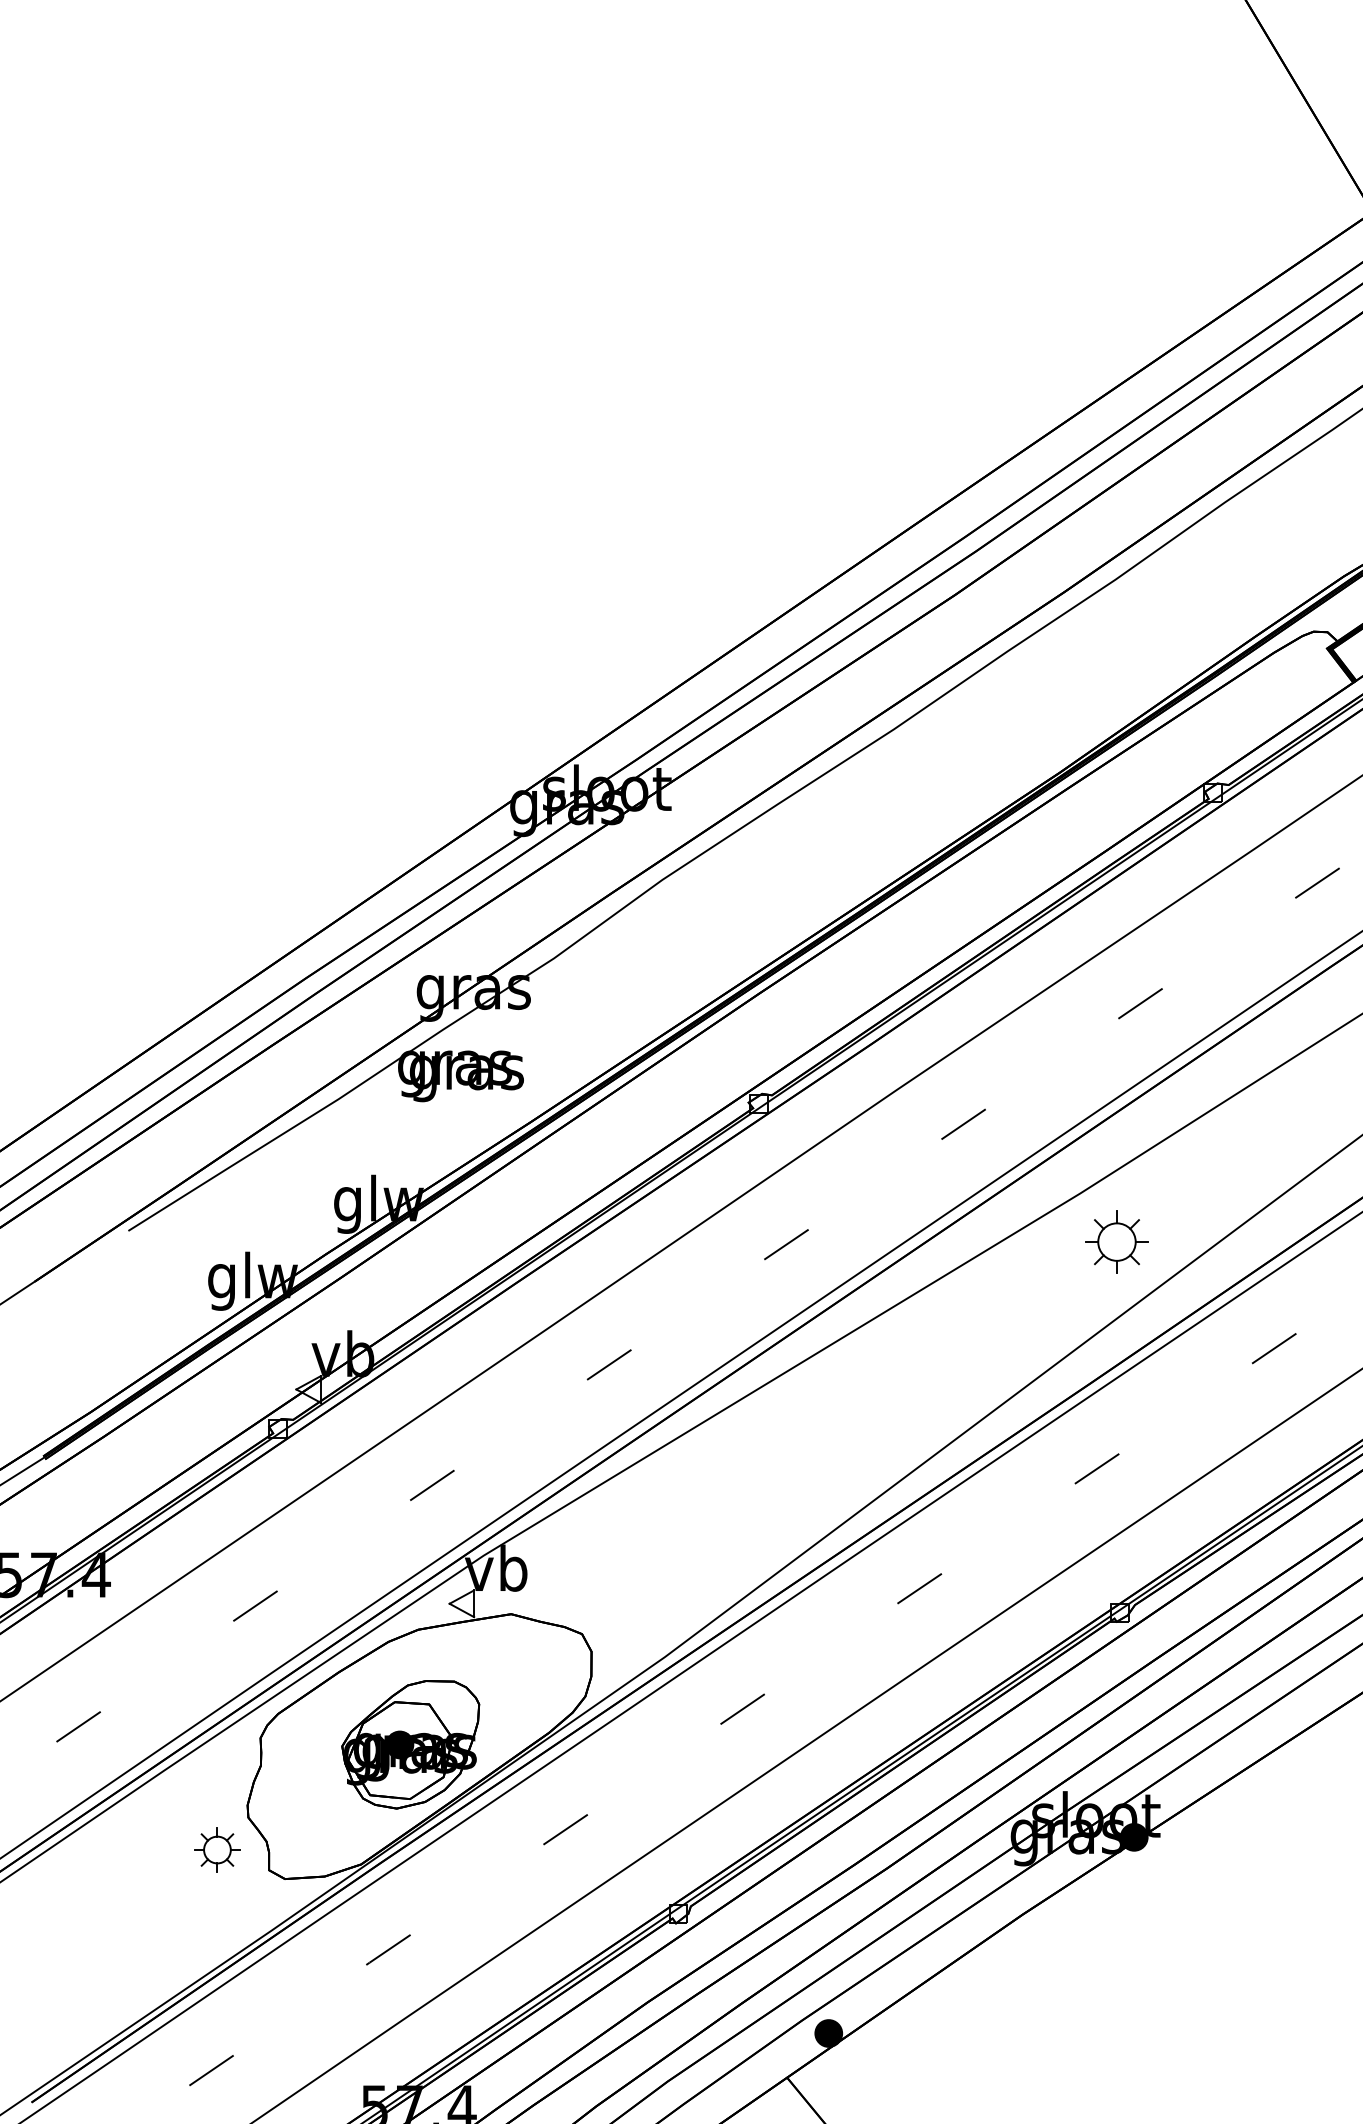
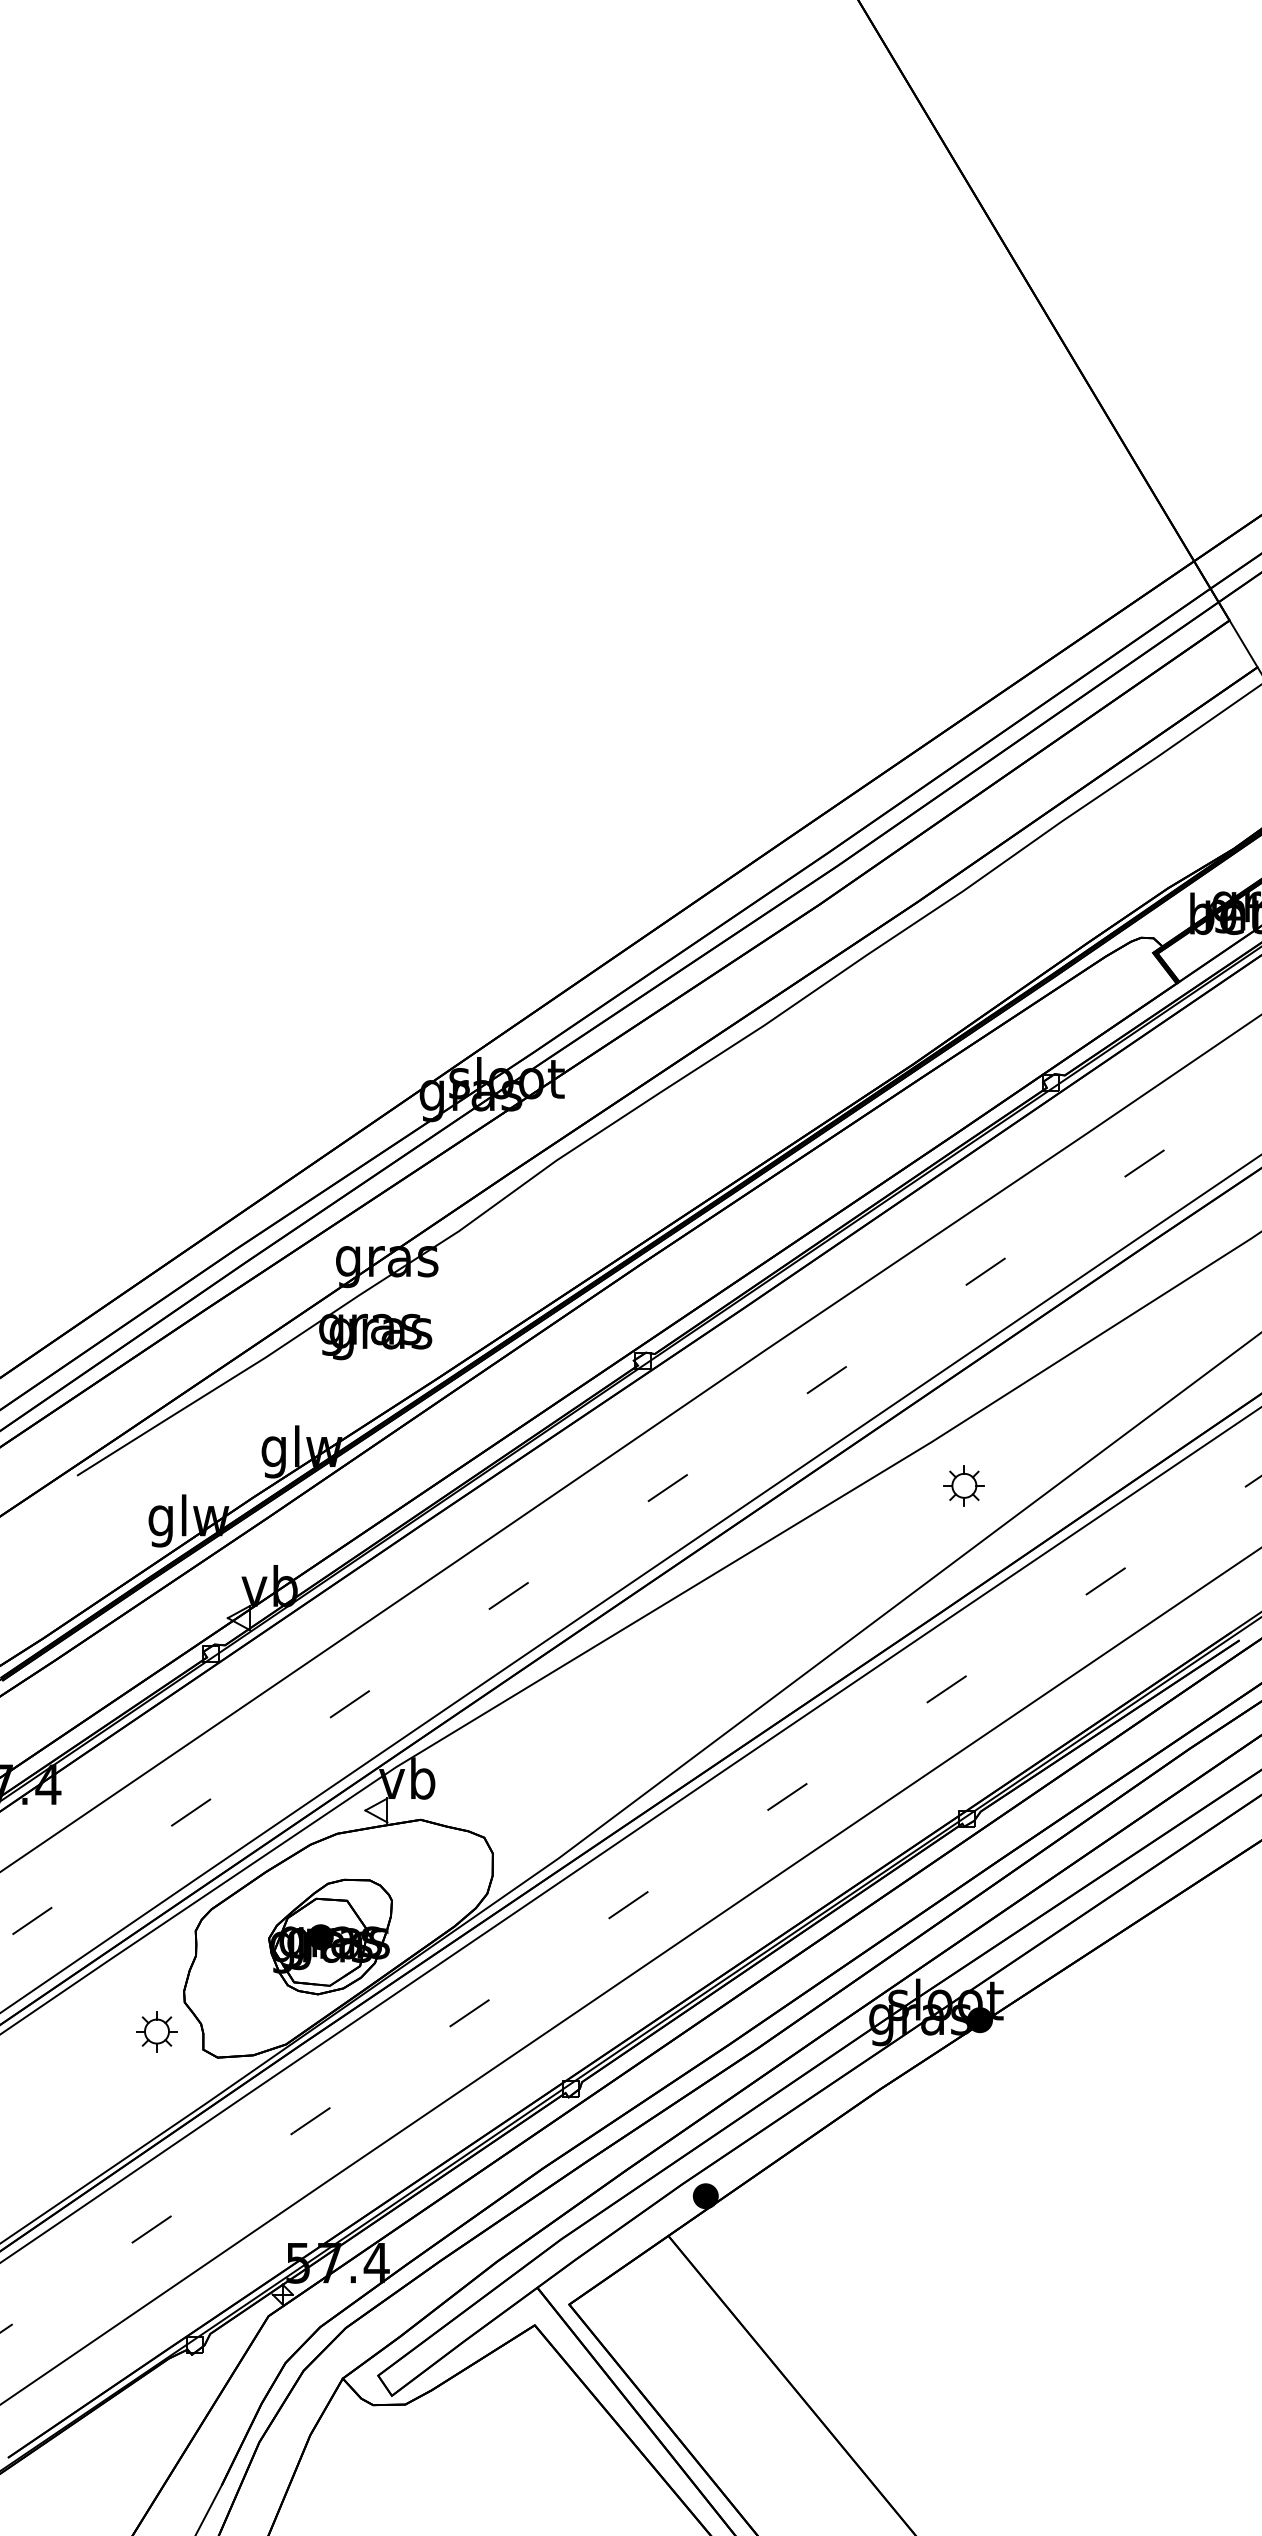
part: (1115, 1241) -> (963, 1485), size x0.71

